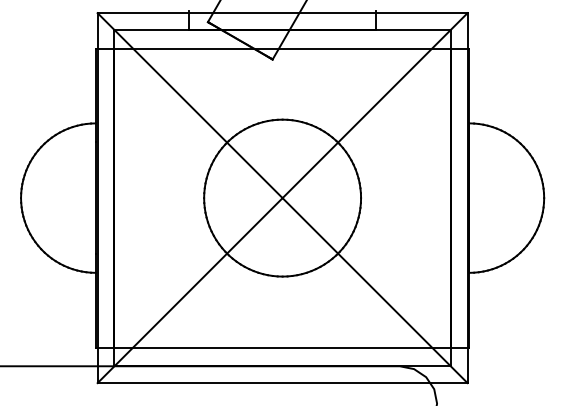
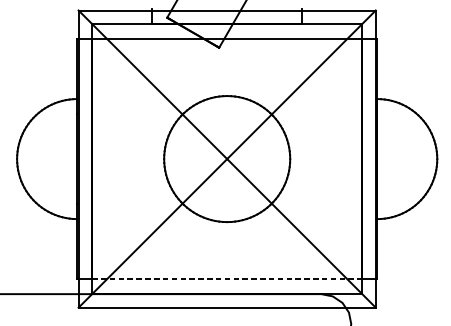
line: (283, 347) -> (227, 279), solid -> dashed

